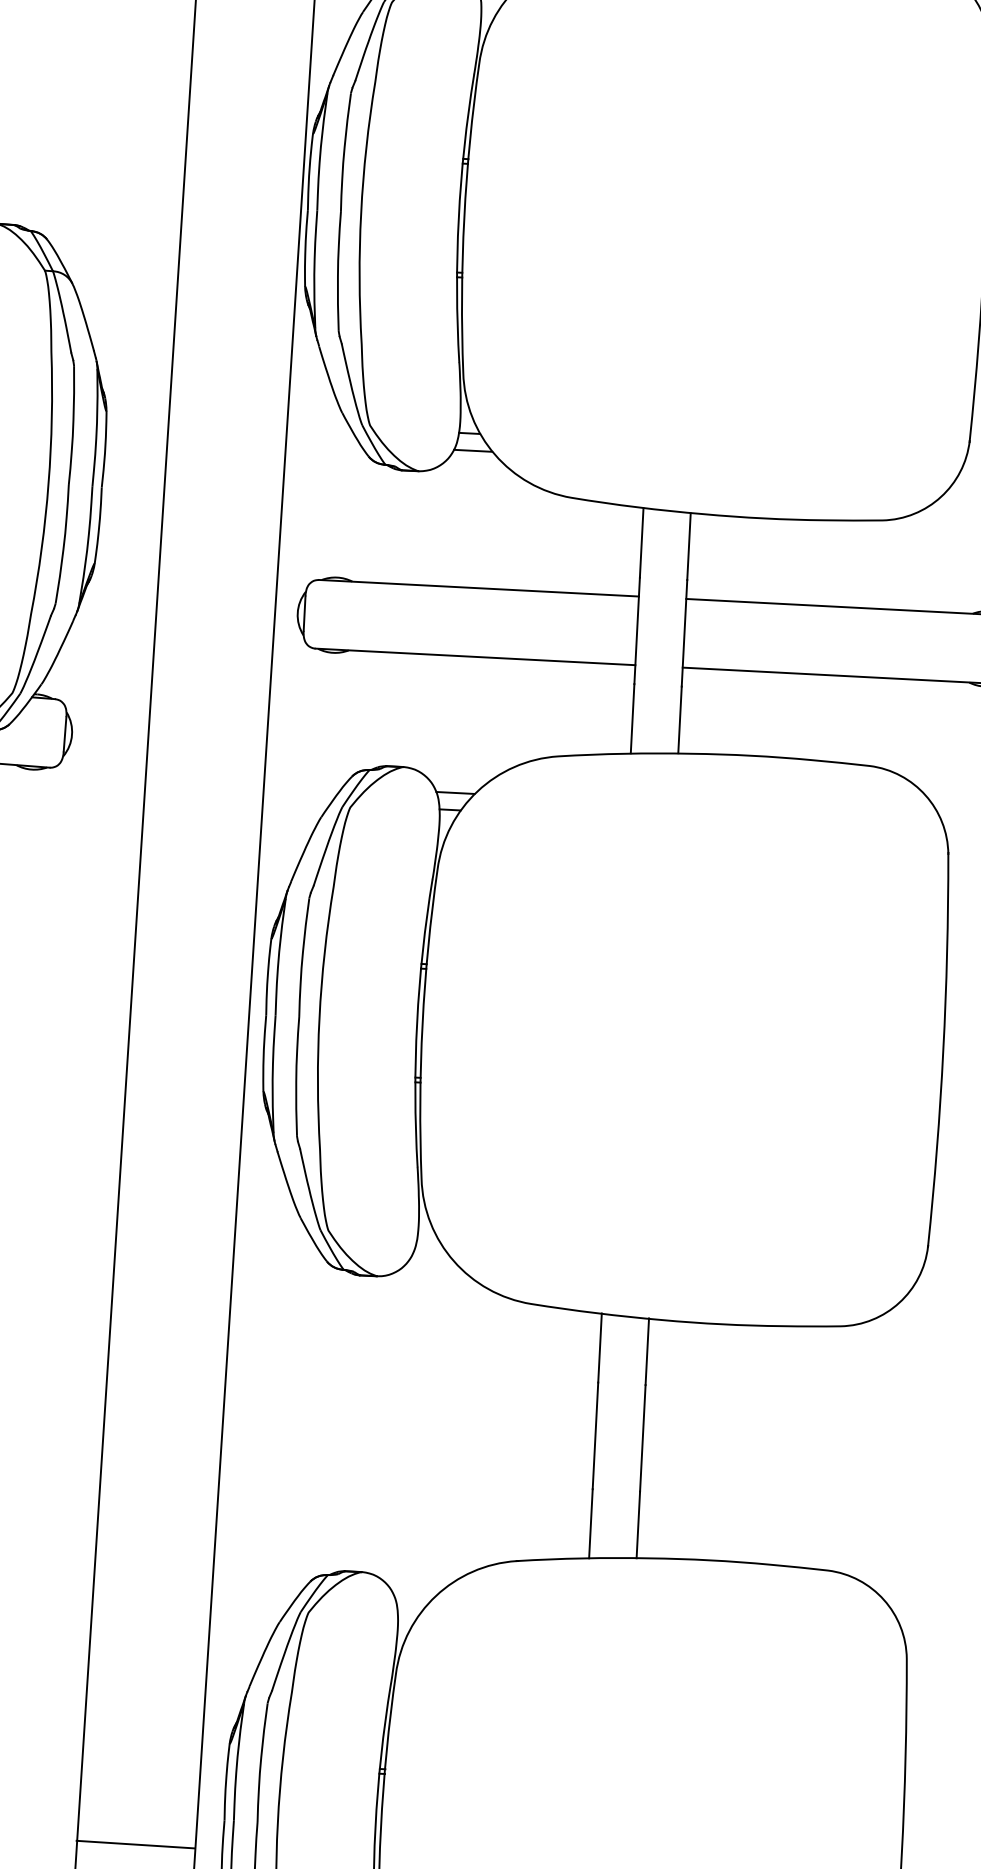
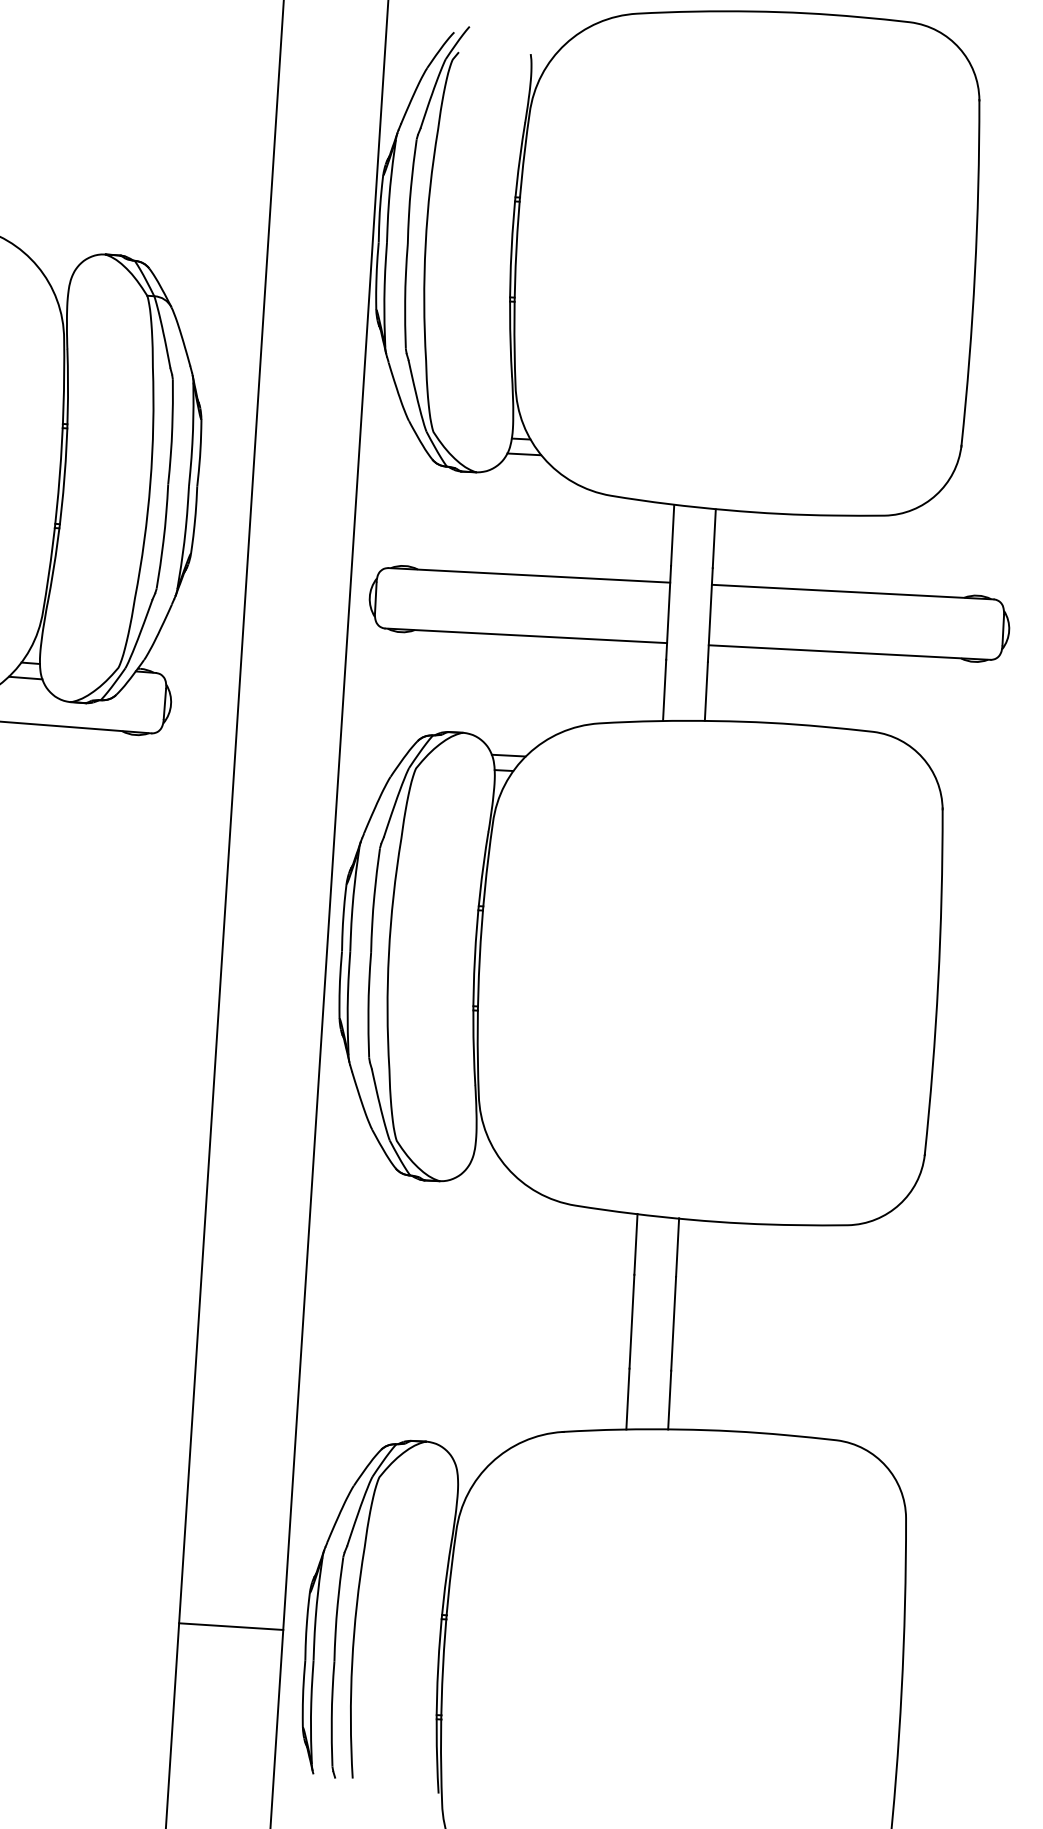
line: (136, 1844) -> (231, 1626), moved

